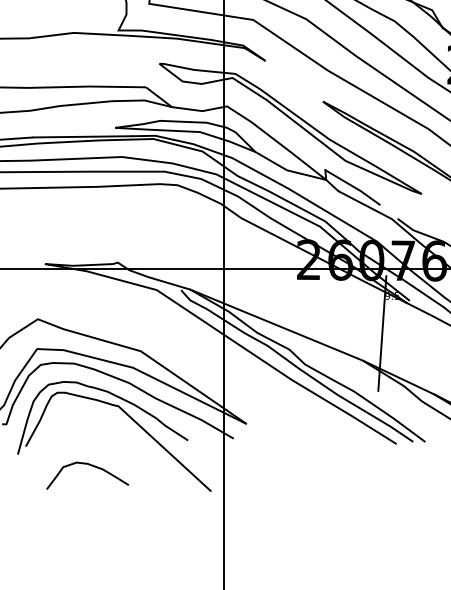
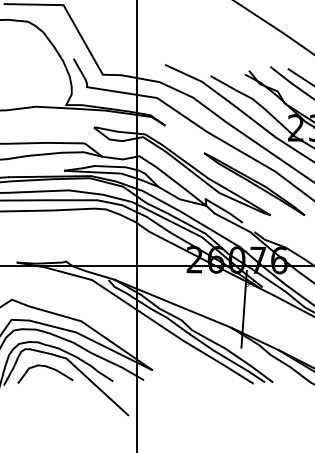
curve: (92, 467) -> (48, 368), moved

